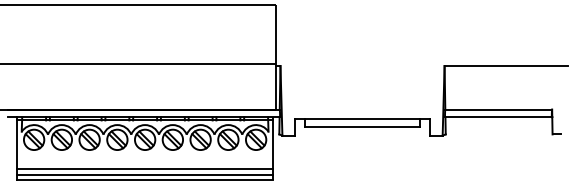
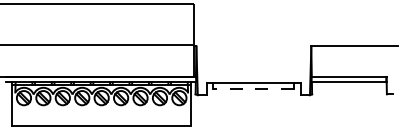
line: (362, 126) -> (253, 88), solid -> dashed
line: (144, 168) -> (101, 118), removed
line: (144, 174) -> (101, 122), removed

